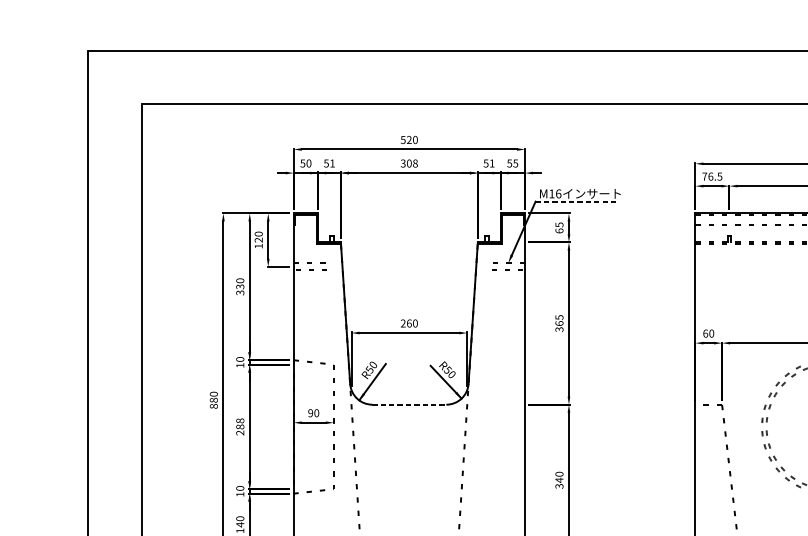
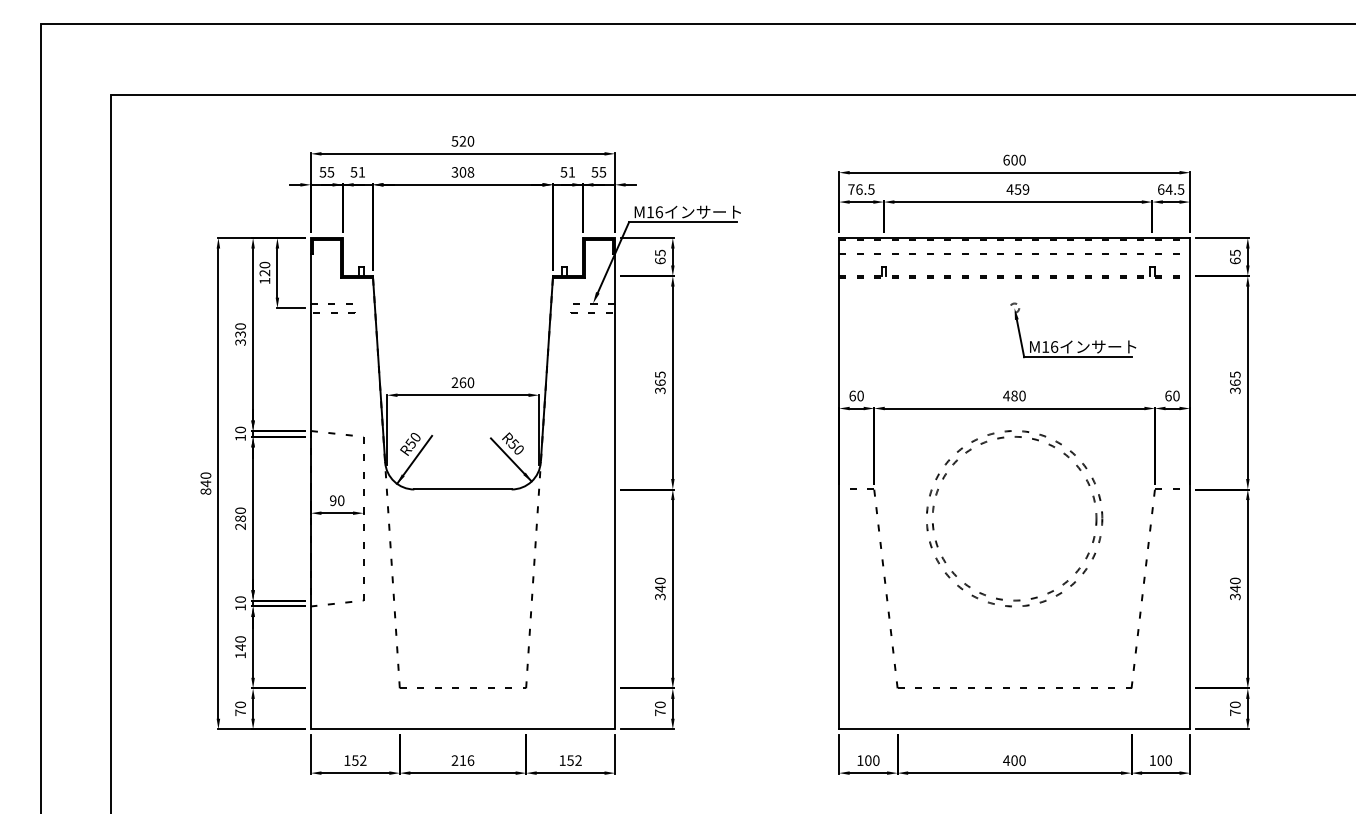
text: (308, 163) -> (330, 172), 50 -> 55
line: (577, 201) -> (683, 222), dashed -> solid
text: (213, 400) -> (205, 483), 880 -> 840
line: (409, 404) -> (462, 489), dashed -> solid
text: (240, 420) -> (240, 510), 288 -> 280

